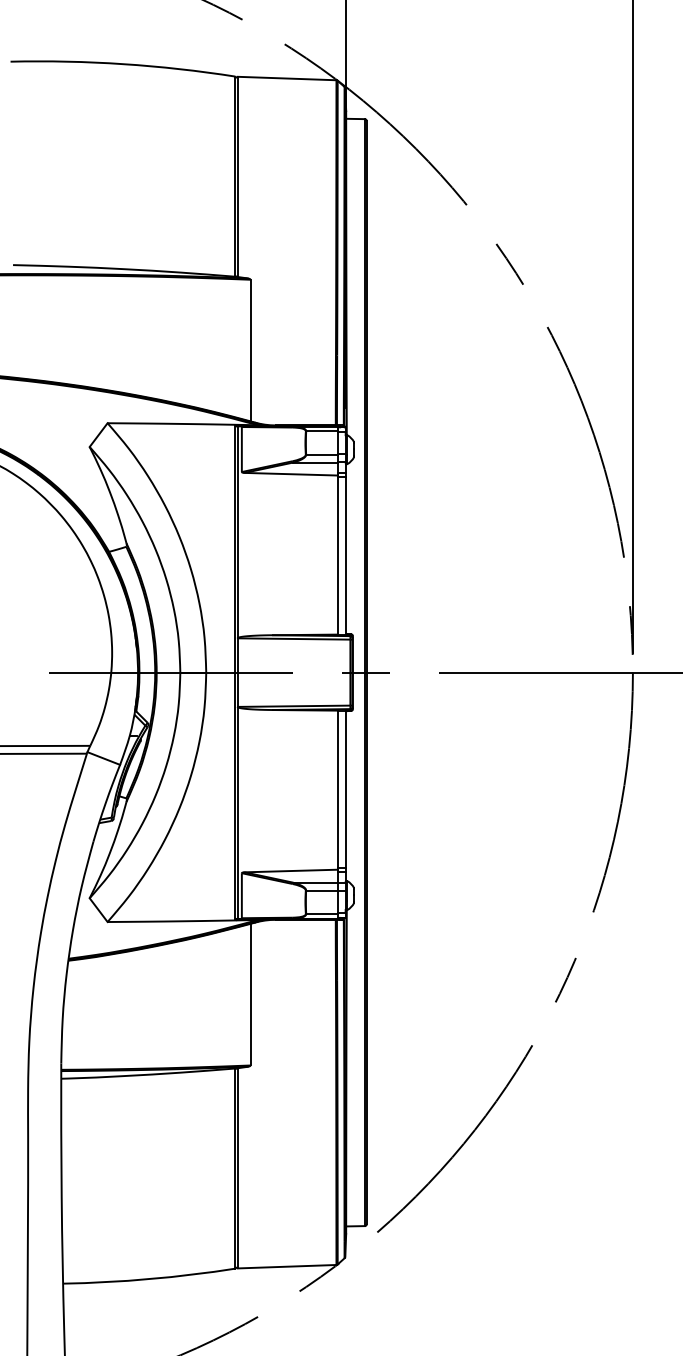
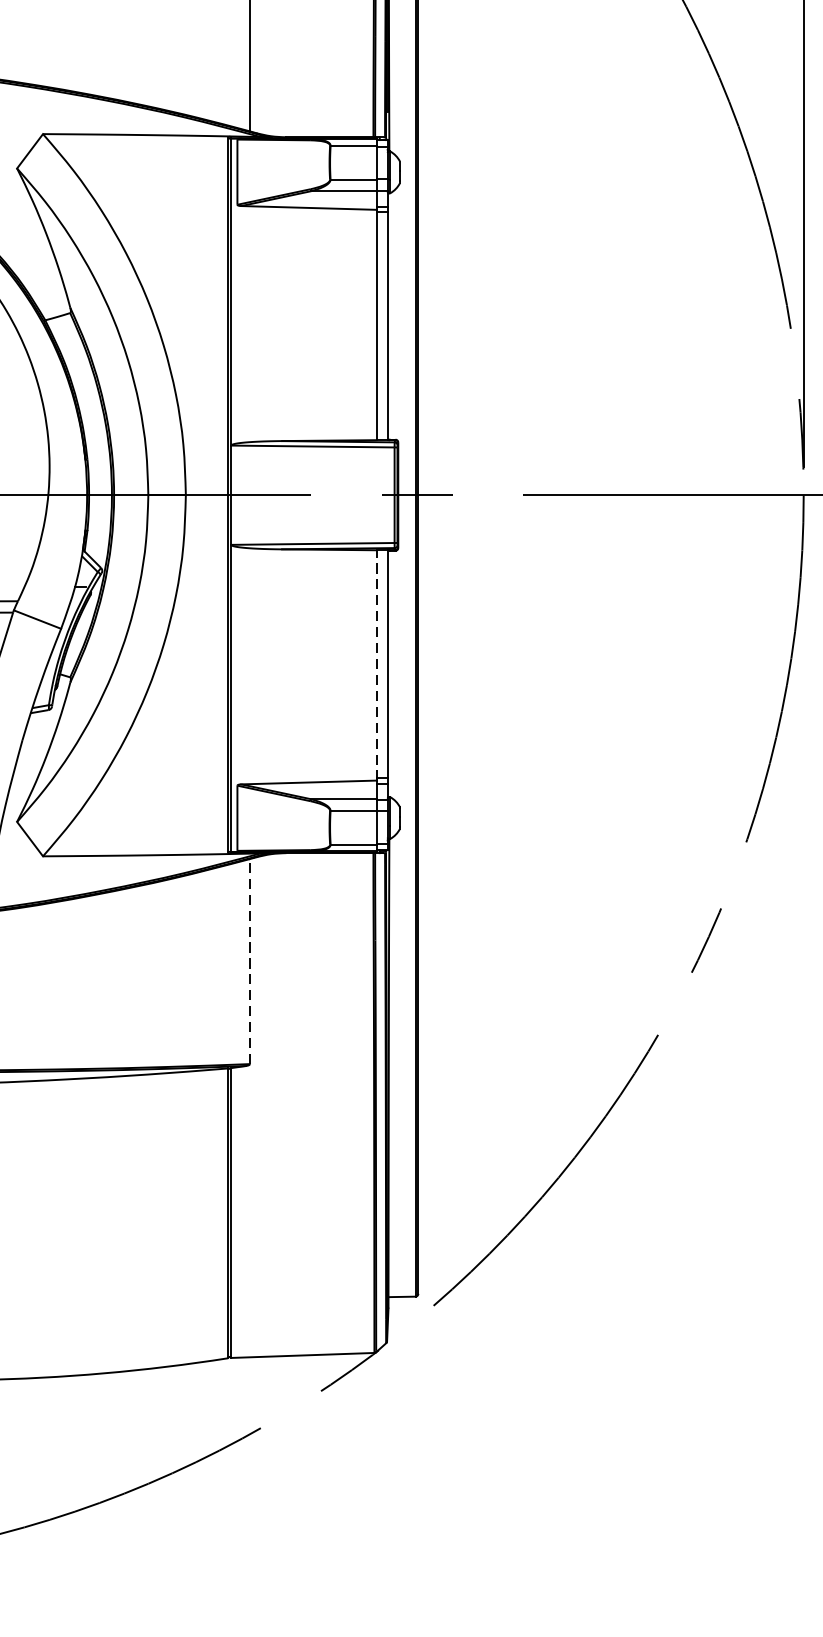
line: (337, 790) -> (375, 665), solid -> dashed
line: (250, 994) -> (249, 961), solid -> dashed

